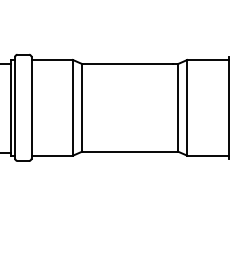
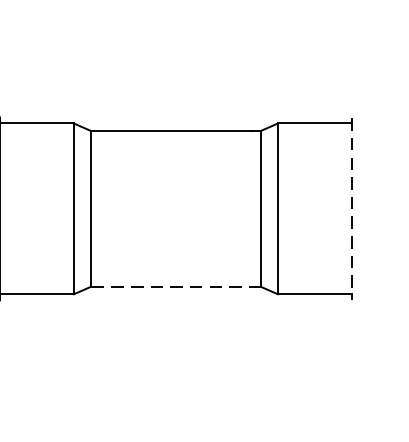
line: (228, 107) -> (351, 208), solid -> dashed
line: (130, 151) -> (176, 286), solid -> dashed

